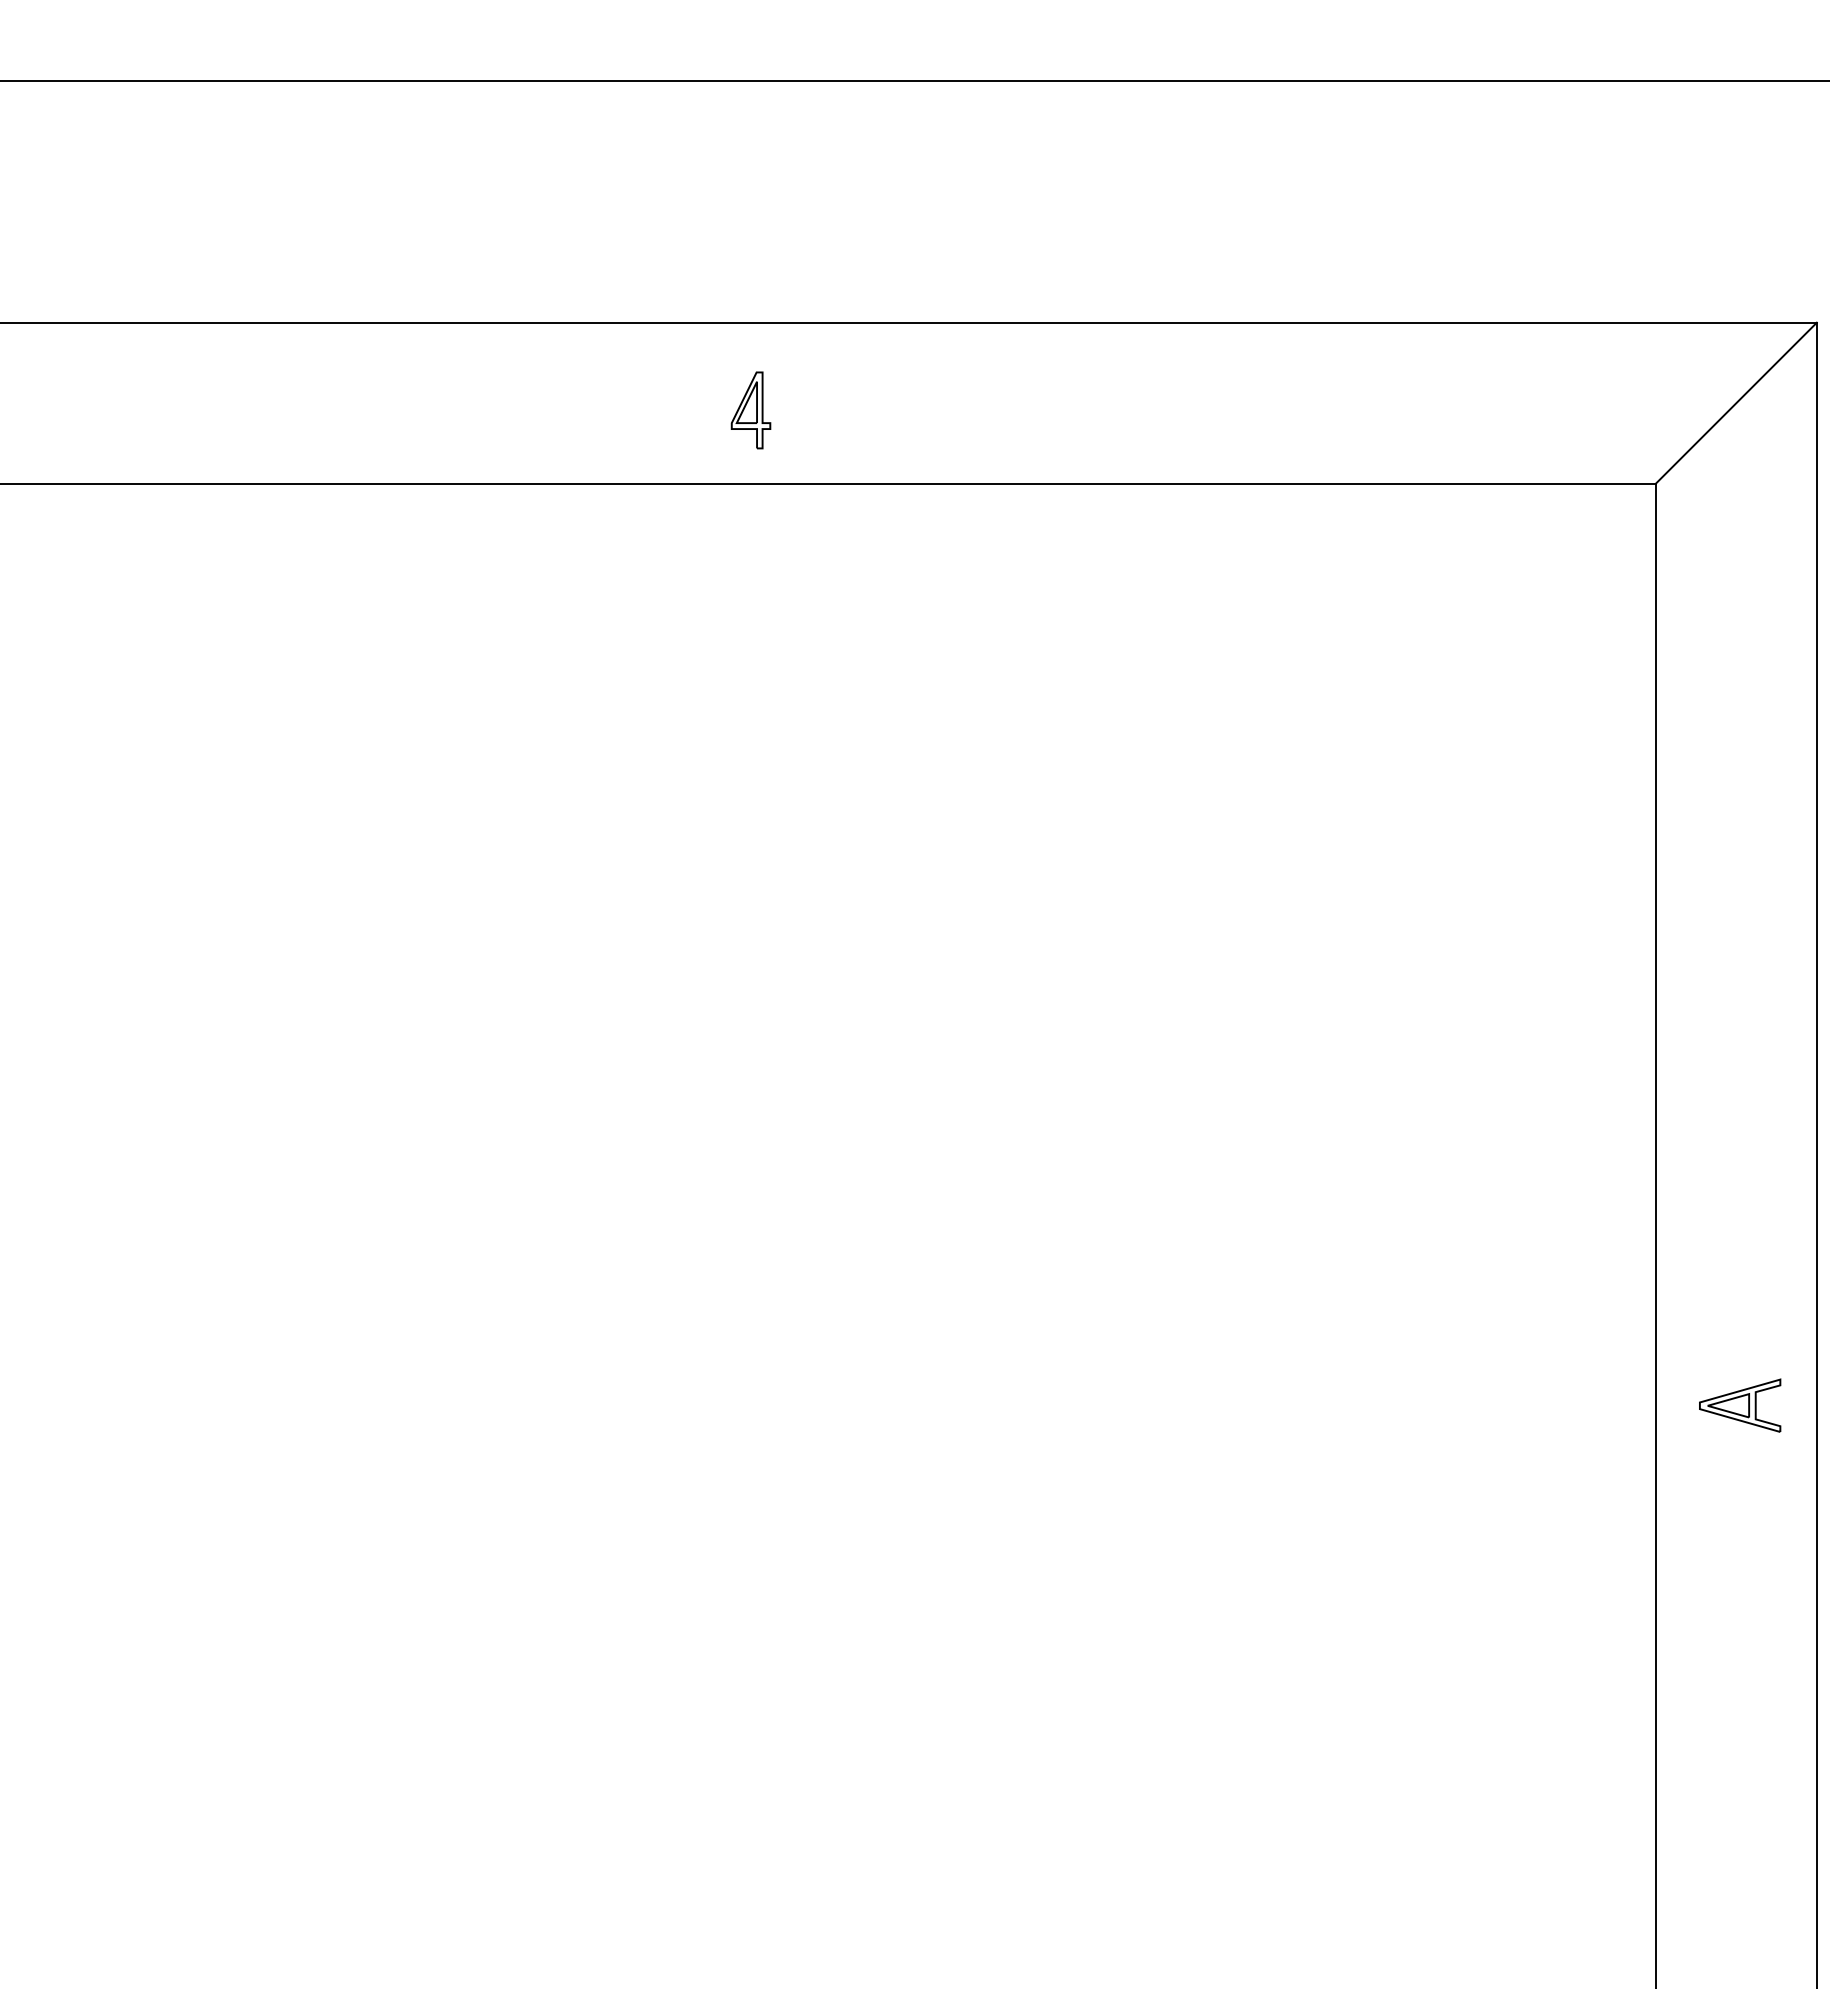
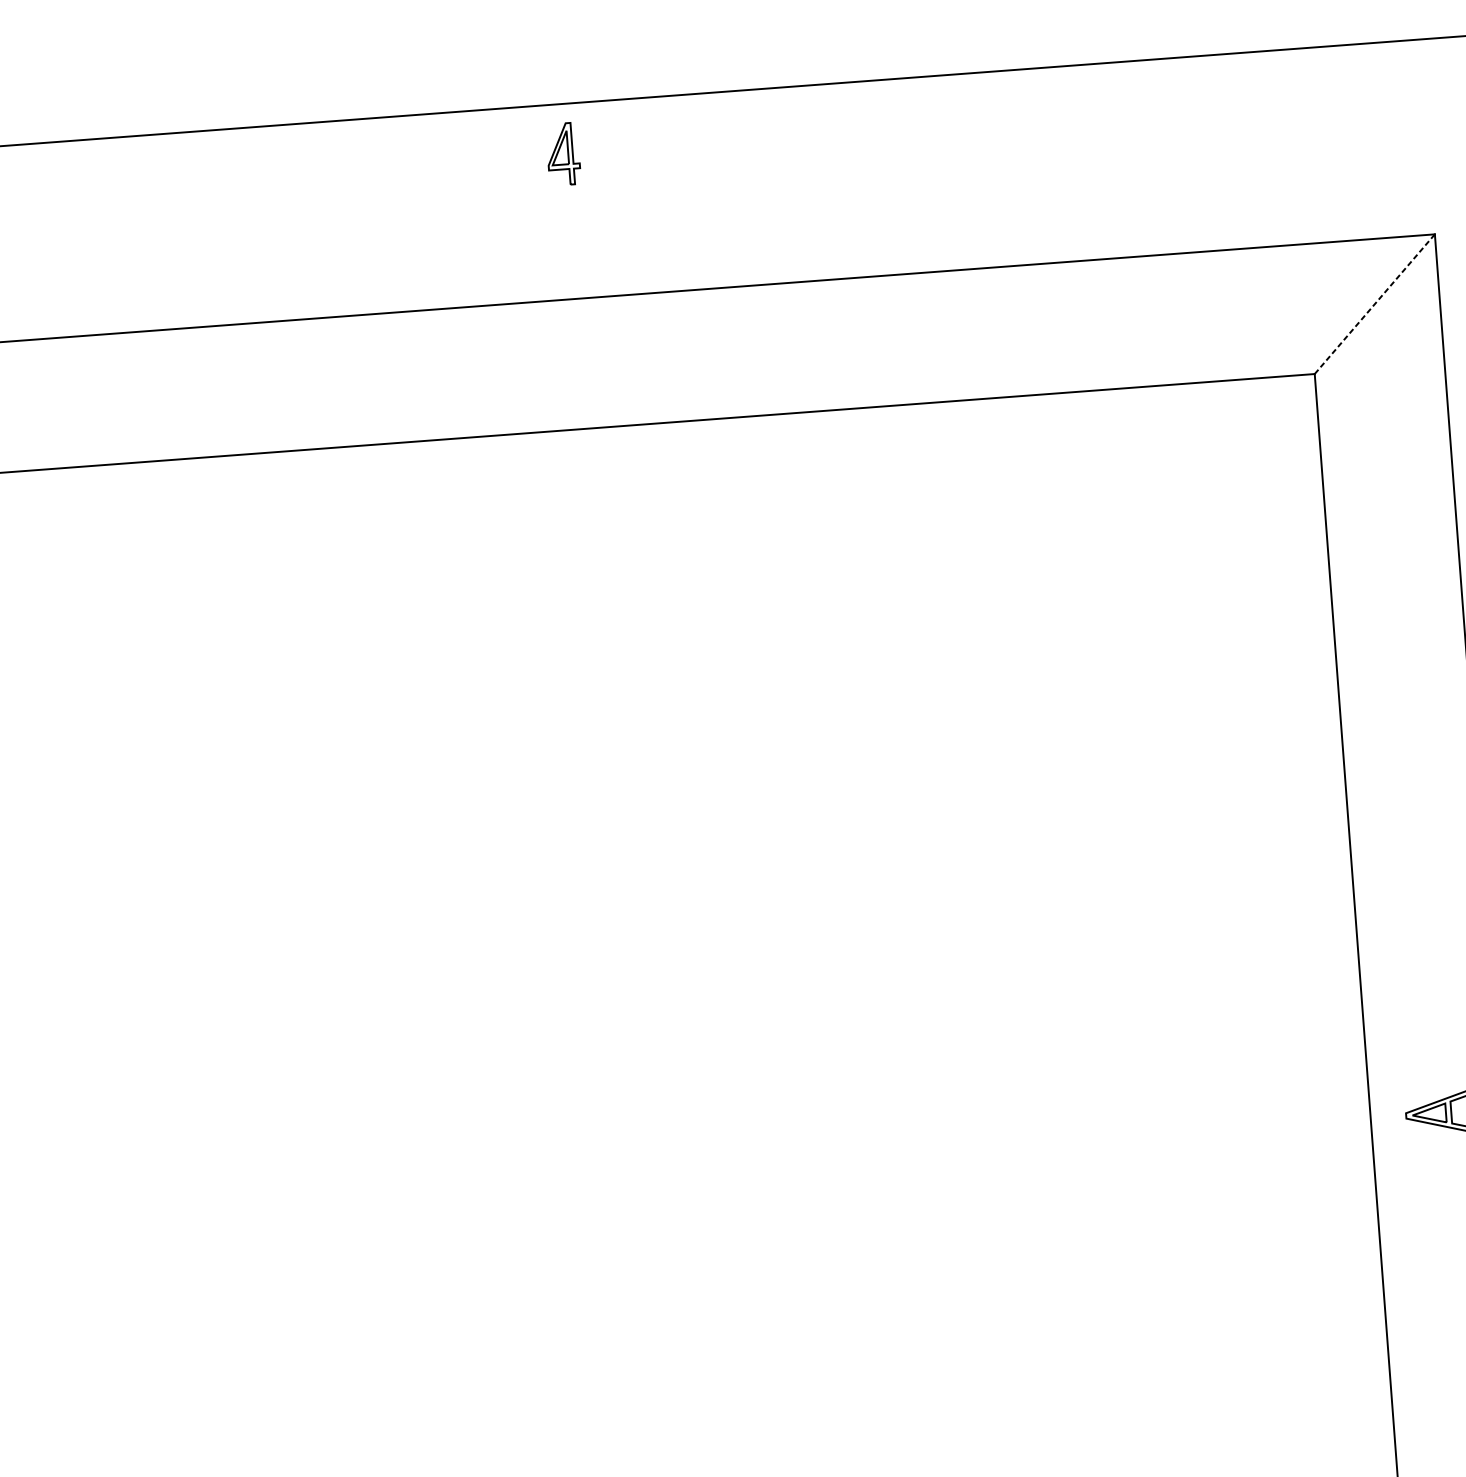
line: (1736, 403) -> (1374, 304), solid -> dashed
part: (750, 410) -> (563, 154), moved

